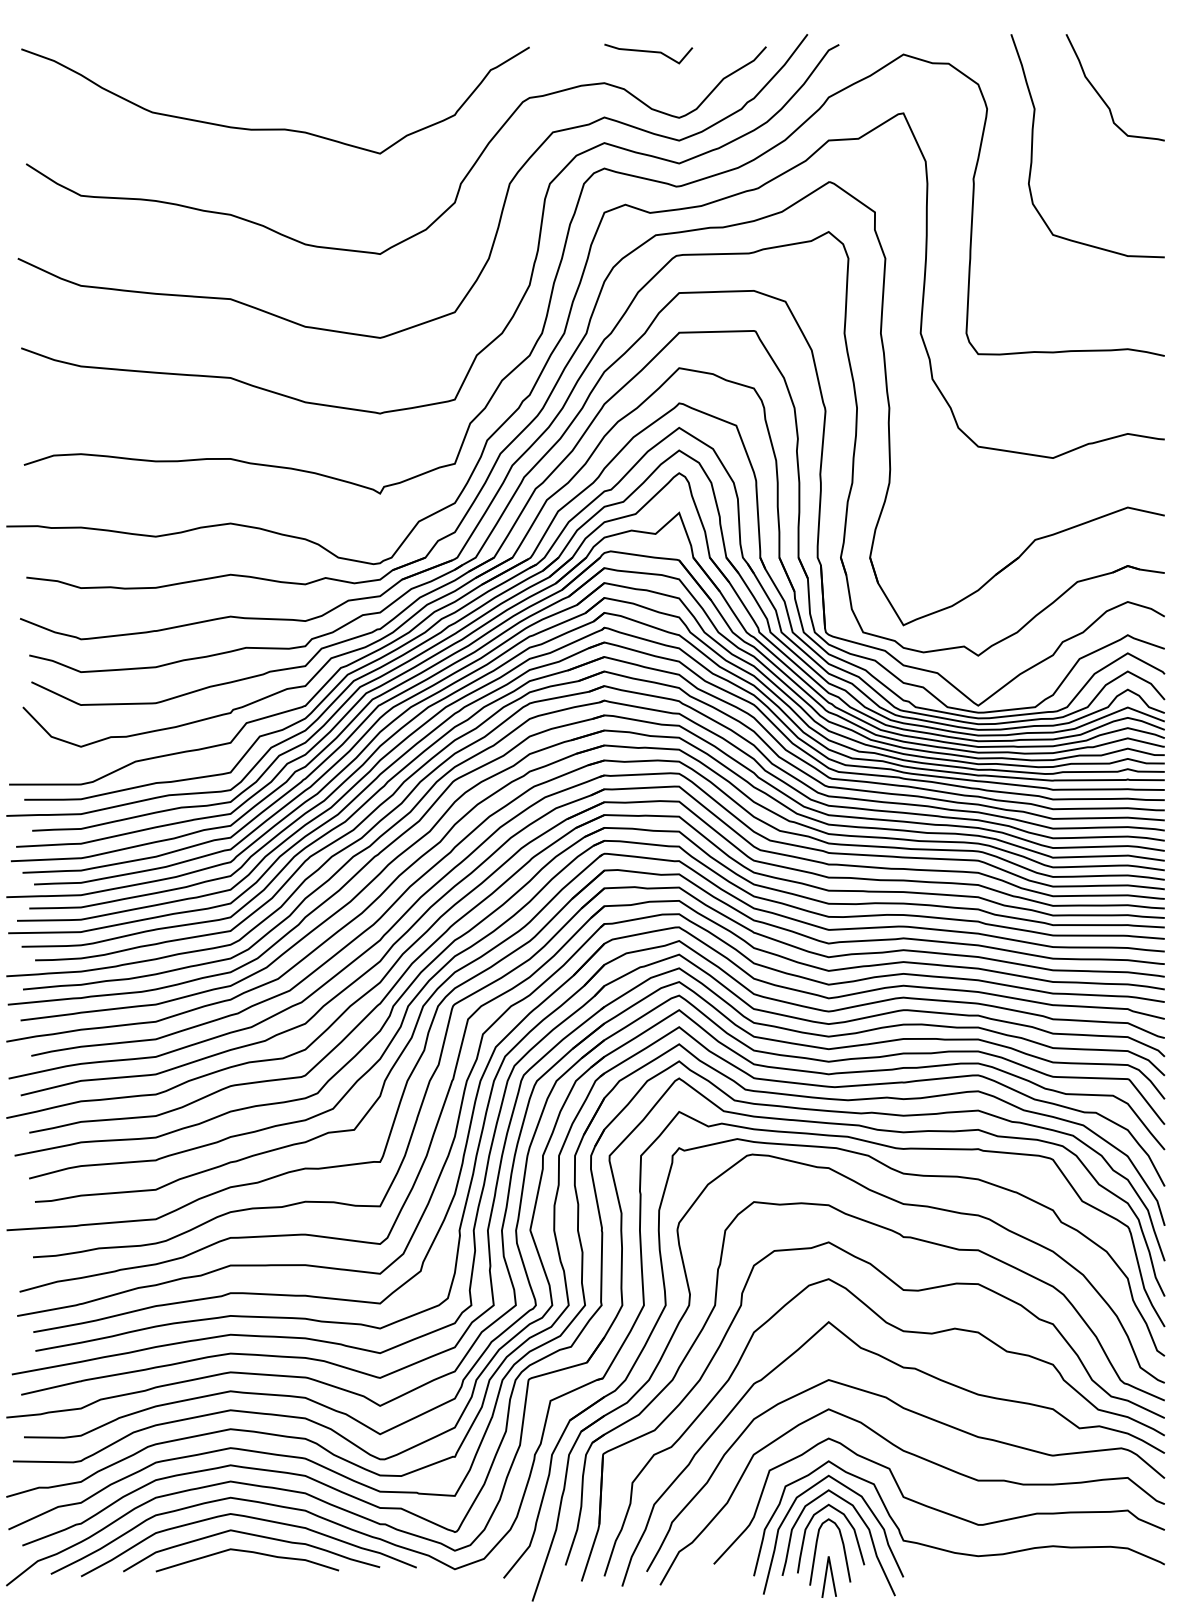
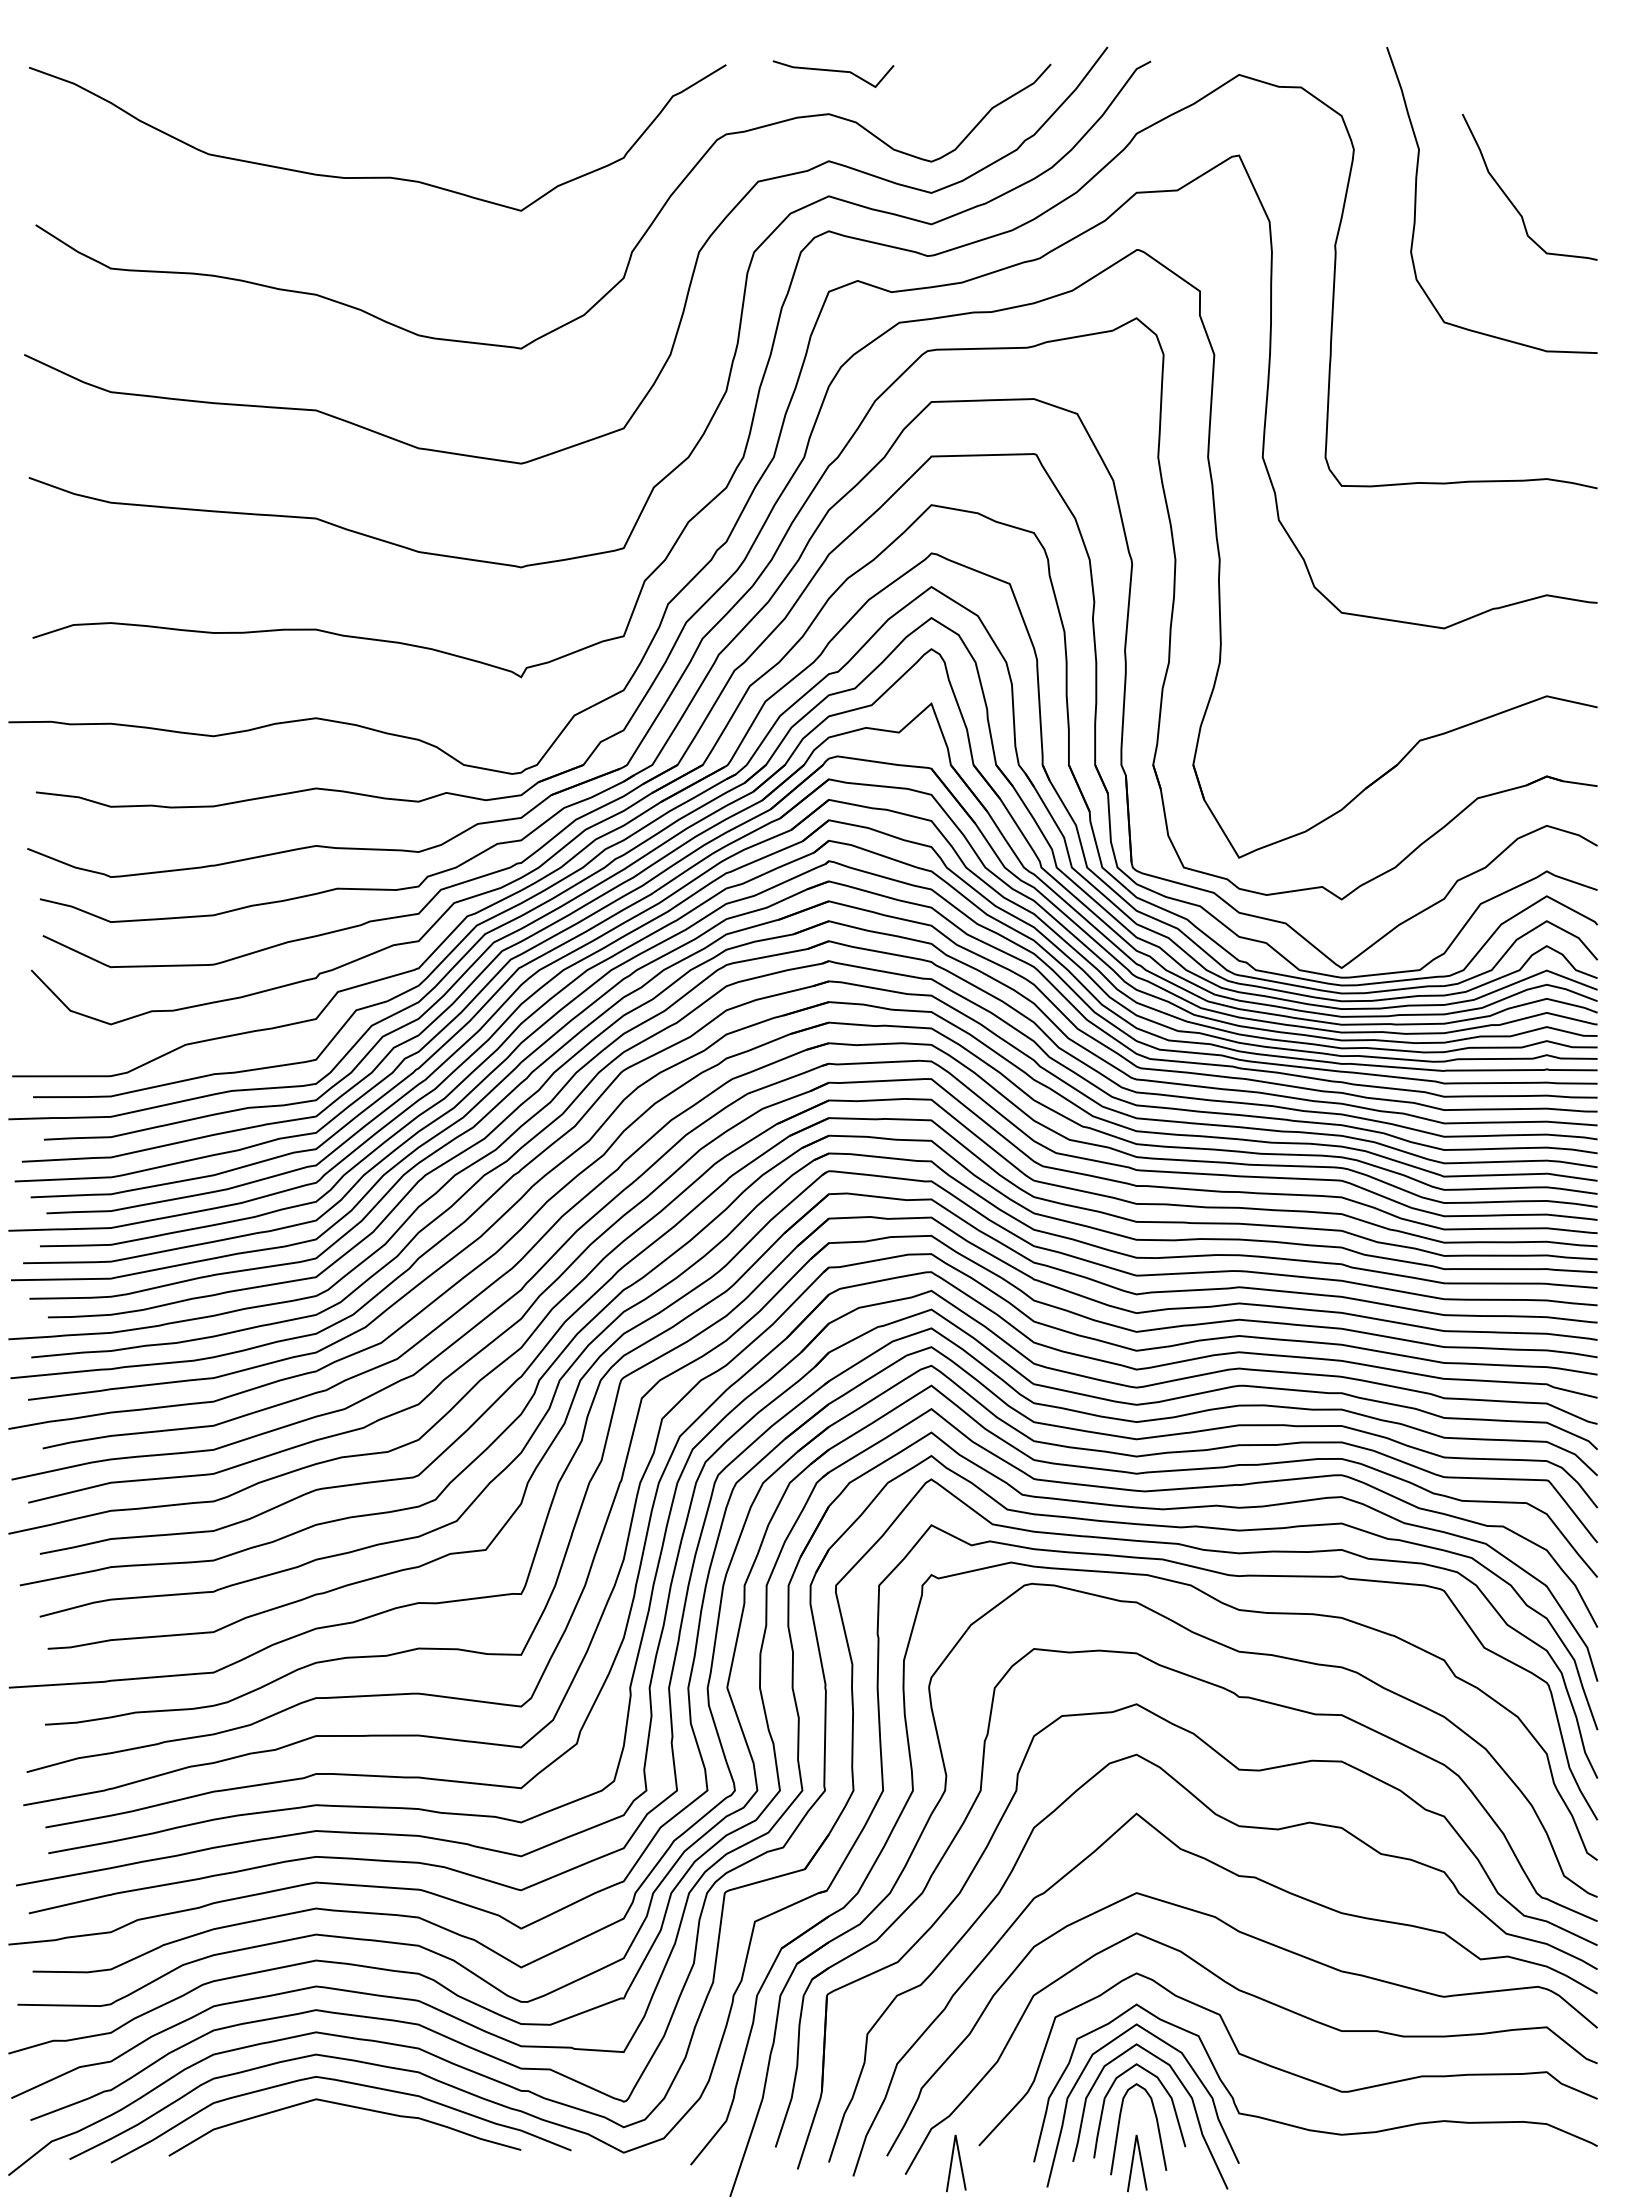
line: (648, 52) -> (833, 71), moved
curve: (1101, 96) -> (1510, 199), moved
curve: (246, 1552) -> (338, 2129), removed
line: (699, 1576) -> (959, 2162), added

